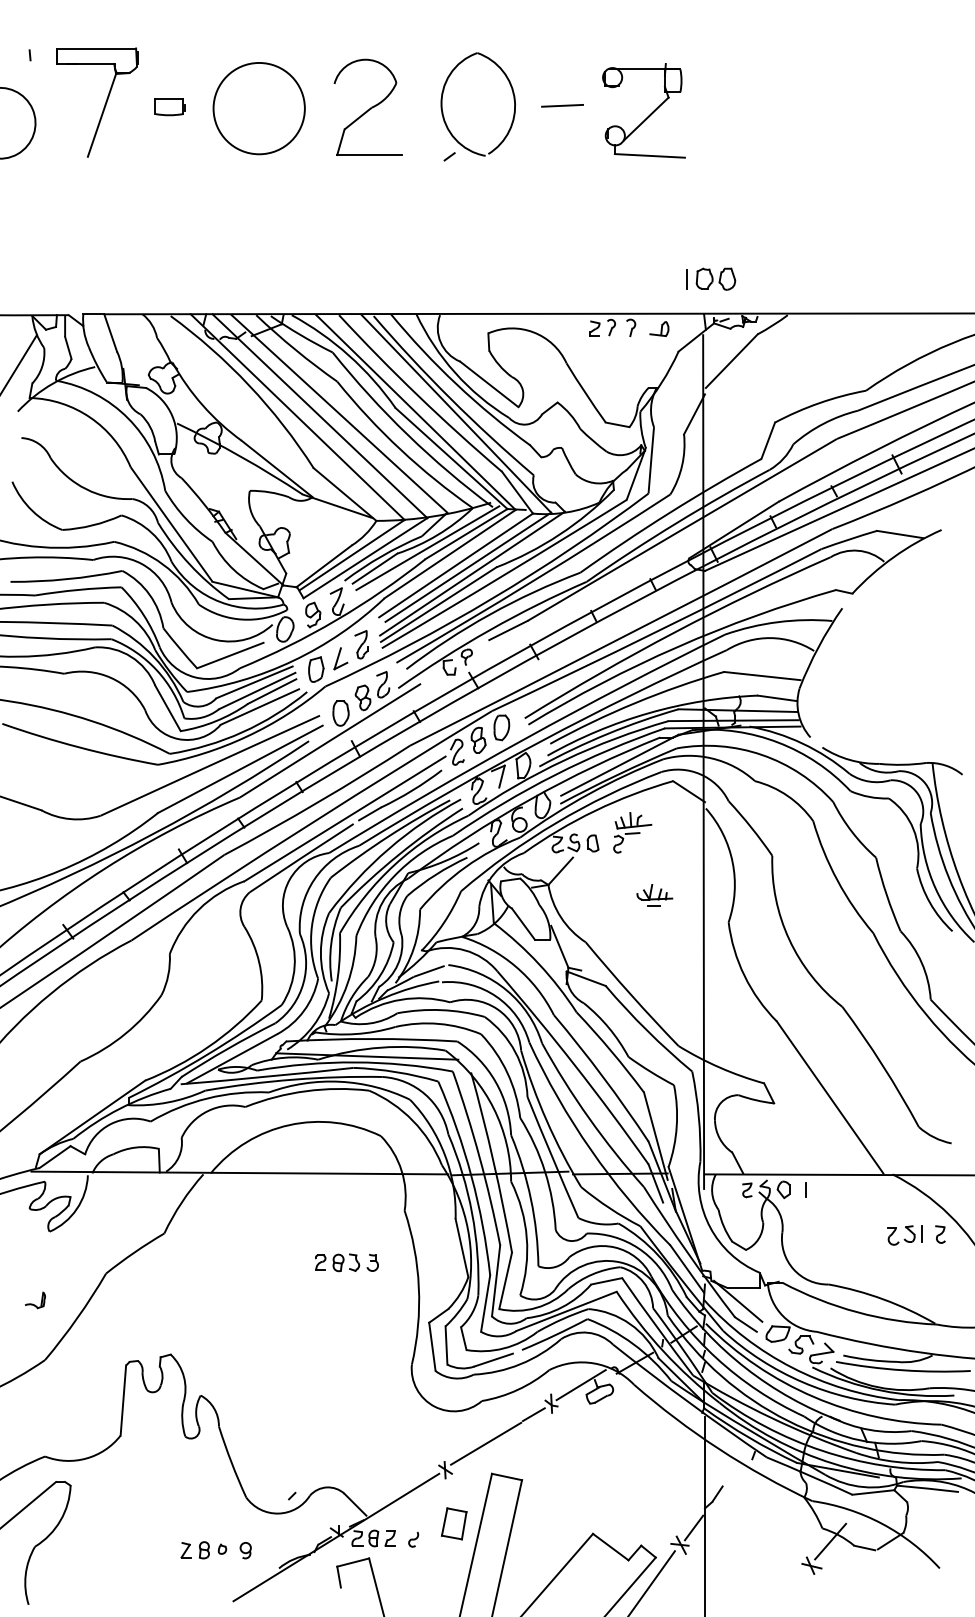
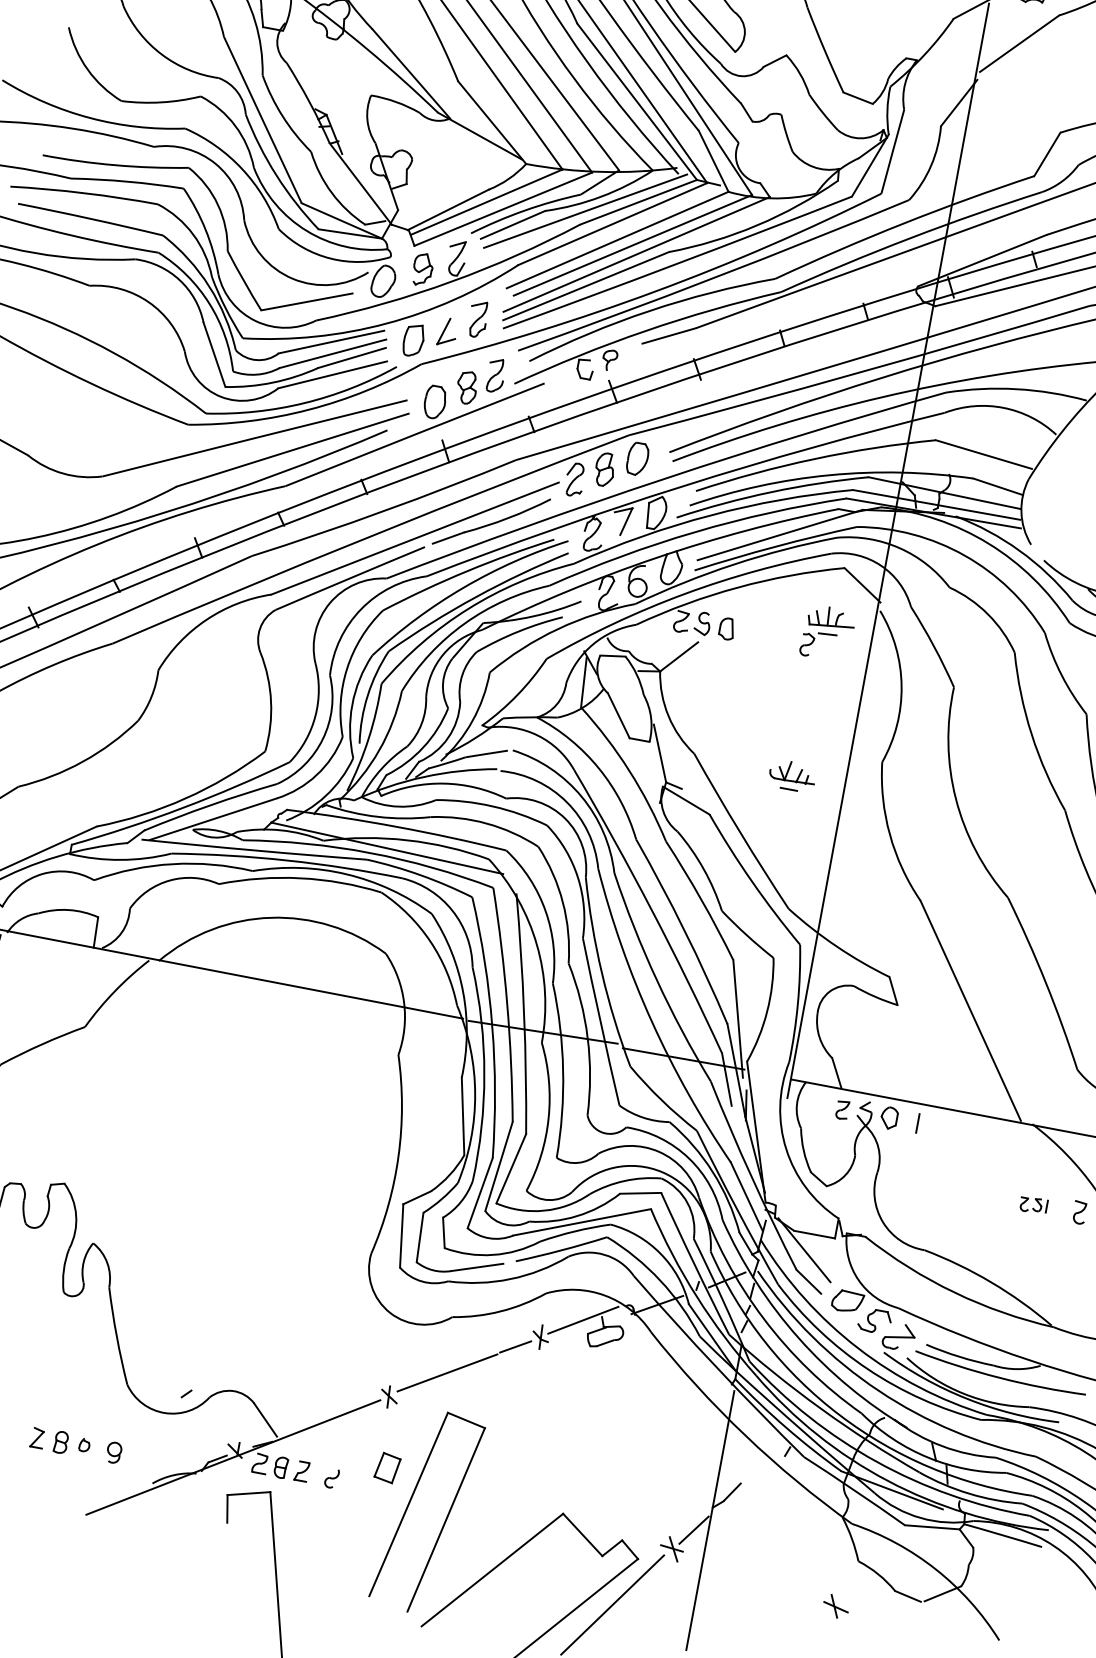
part: (632, 832) -> (827, 633), moved
part: (654, 895) -> (791, 776), moved
part: (904, 1235) -> (1033, 1205), size x0.6
part: (346, 1262) -> (311, 1107), removed
part: (453, 1523) -> (386, 1467), size x0.7
line: (830, 1541) -> (865, 1579), removed

